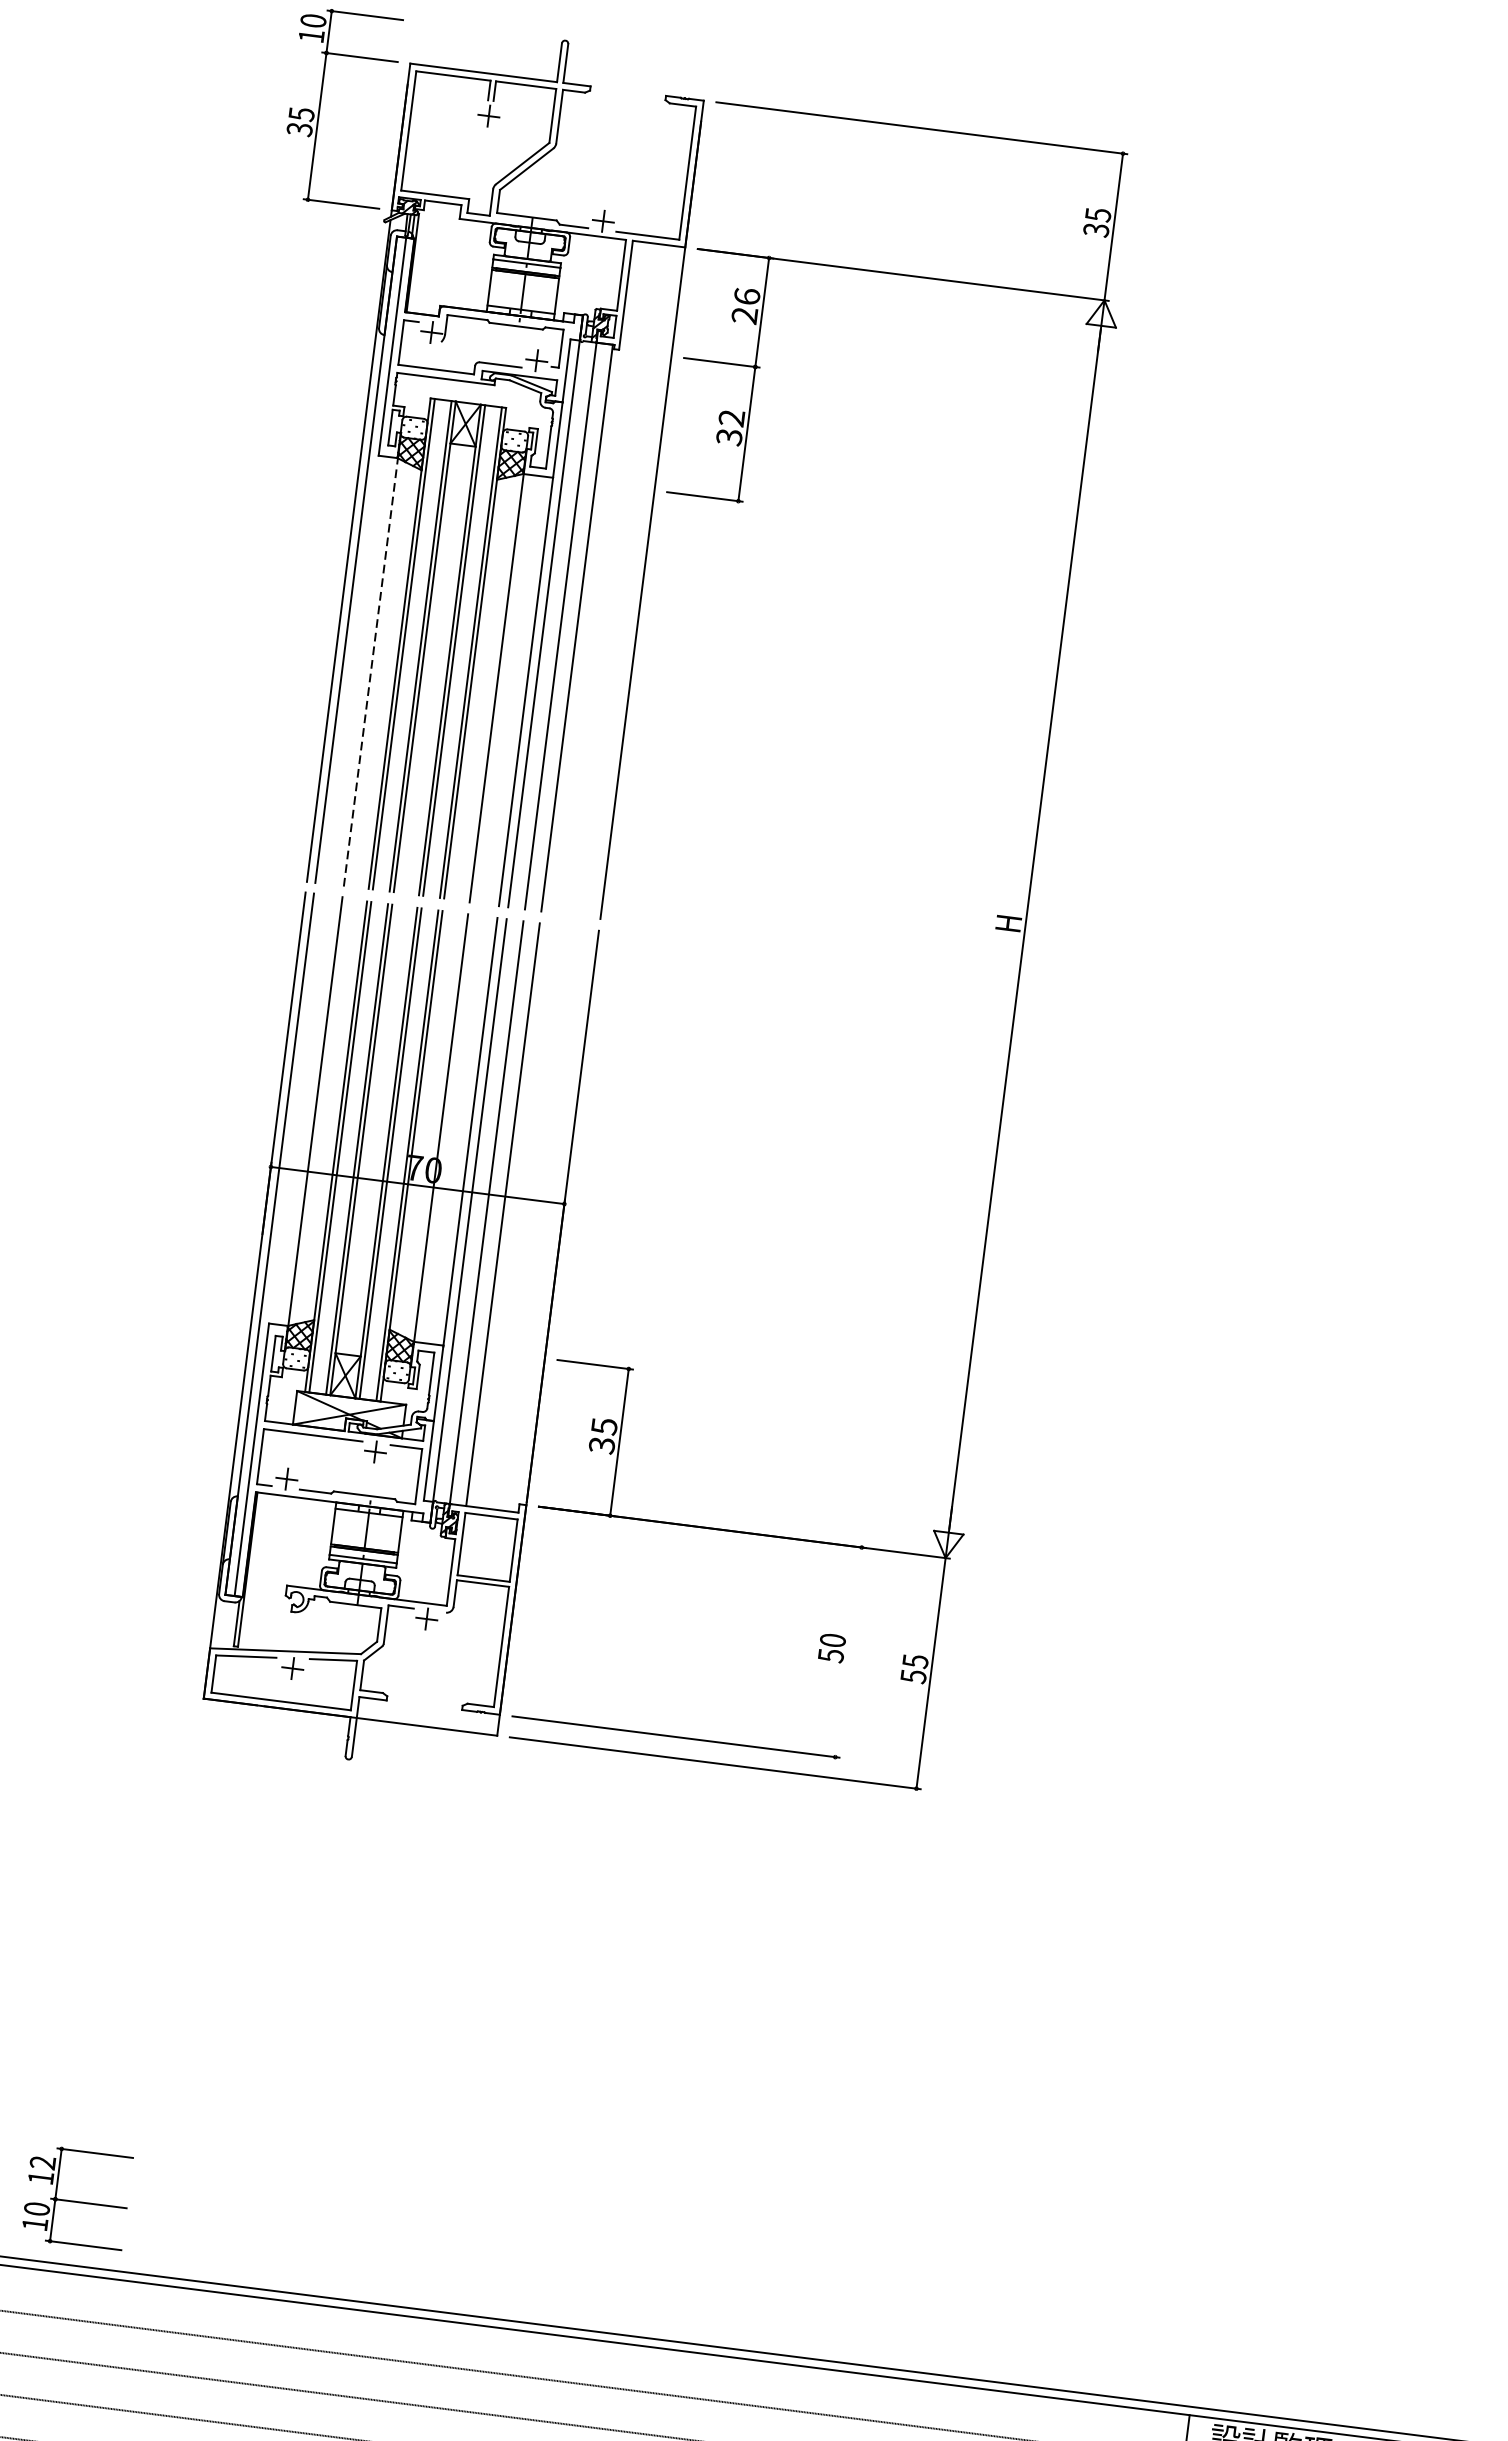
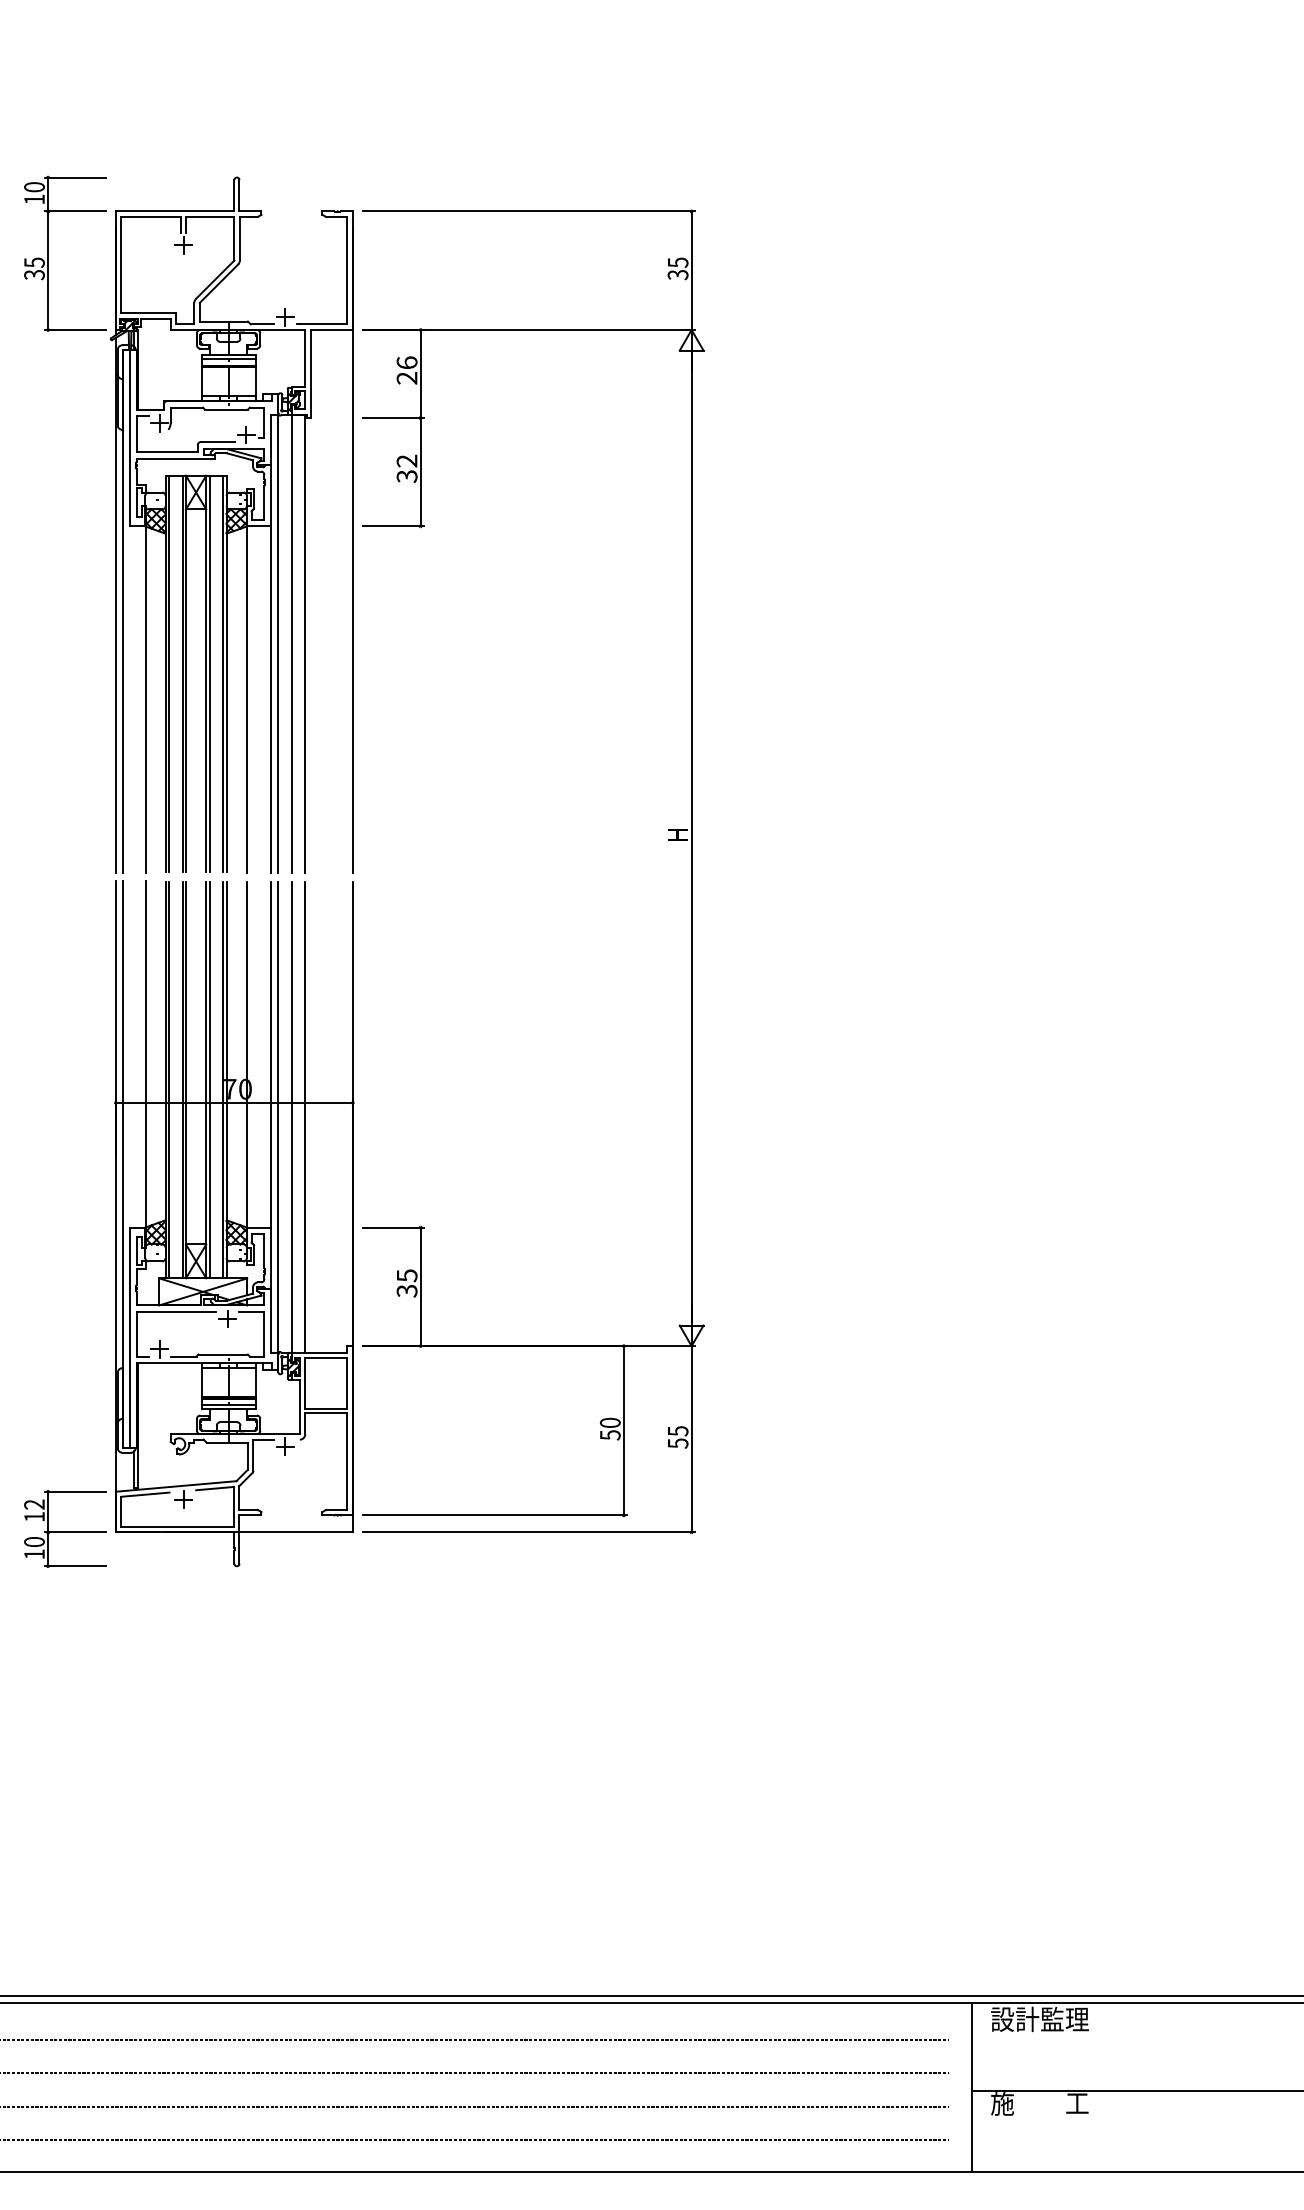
line: (370, 671) -> (145, 698), dashed -> solid
line: (848, 1651) -> (623, 1430), added
part: (77, 2197) -> (65, 1528), moved

